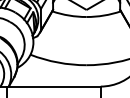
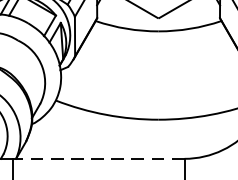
line: (53, 86) -> (97, 158), solid -> dashed

